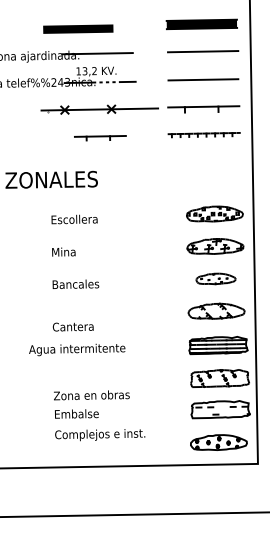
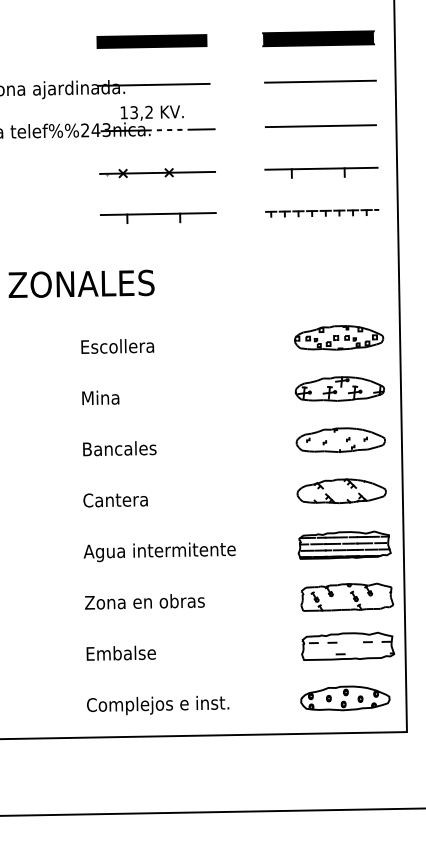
part: (78, 28) -> (152, 40), moved
part: (99, 109) -> (156, 172), size x0.62
part: (100, 138) -> (158, 218), size x1.43
part: (215, 278) -> (339, 439), size x1.43
text: (72, 326) -> (114, 499), moved
text: (77, 349) -> (160, 551), moved
text: (91, 395) -> (144, 602), moved
text: (100, 435) -> (158, 706), moved

